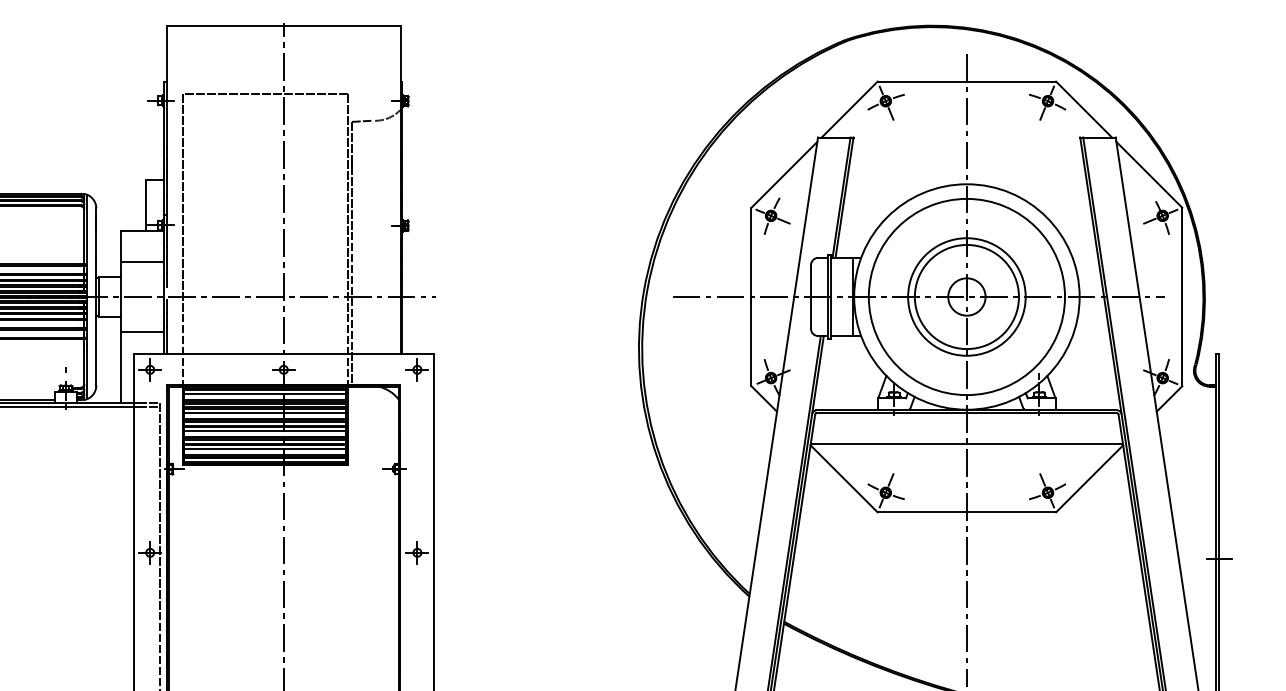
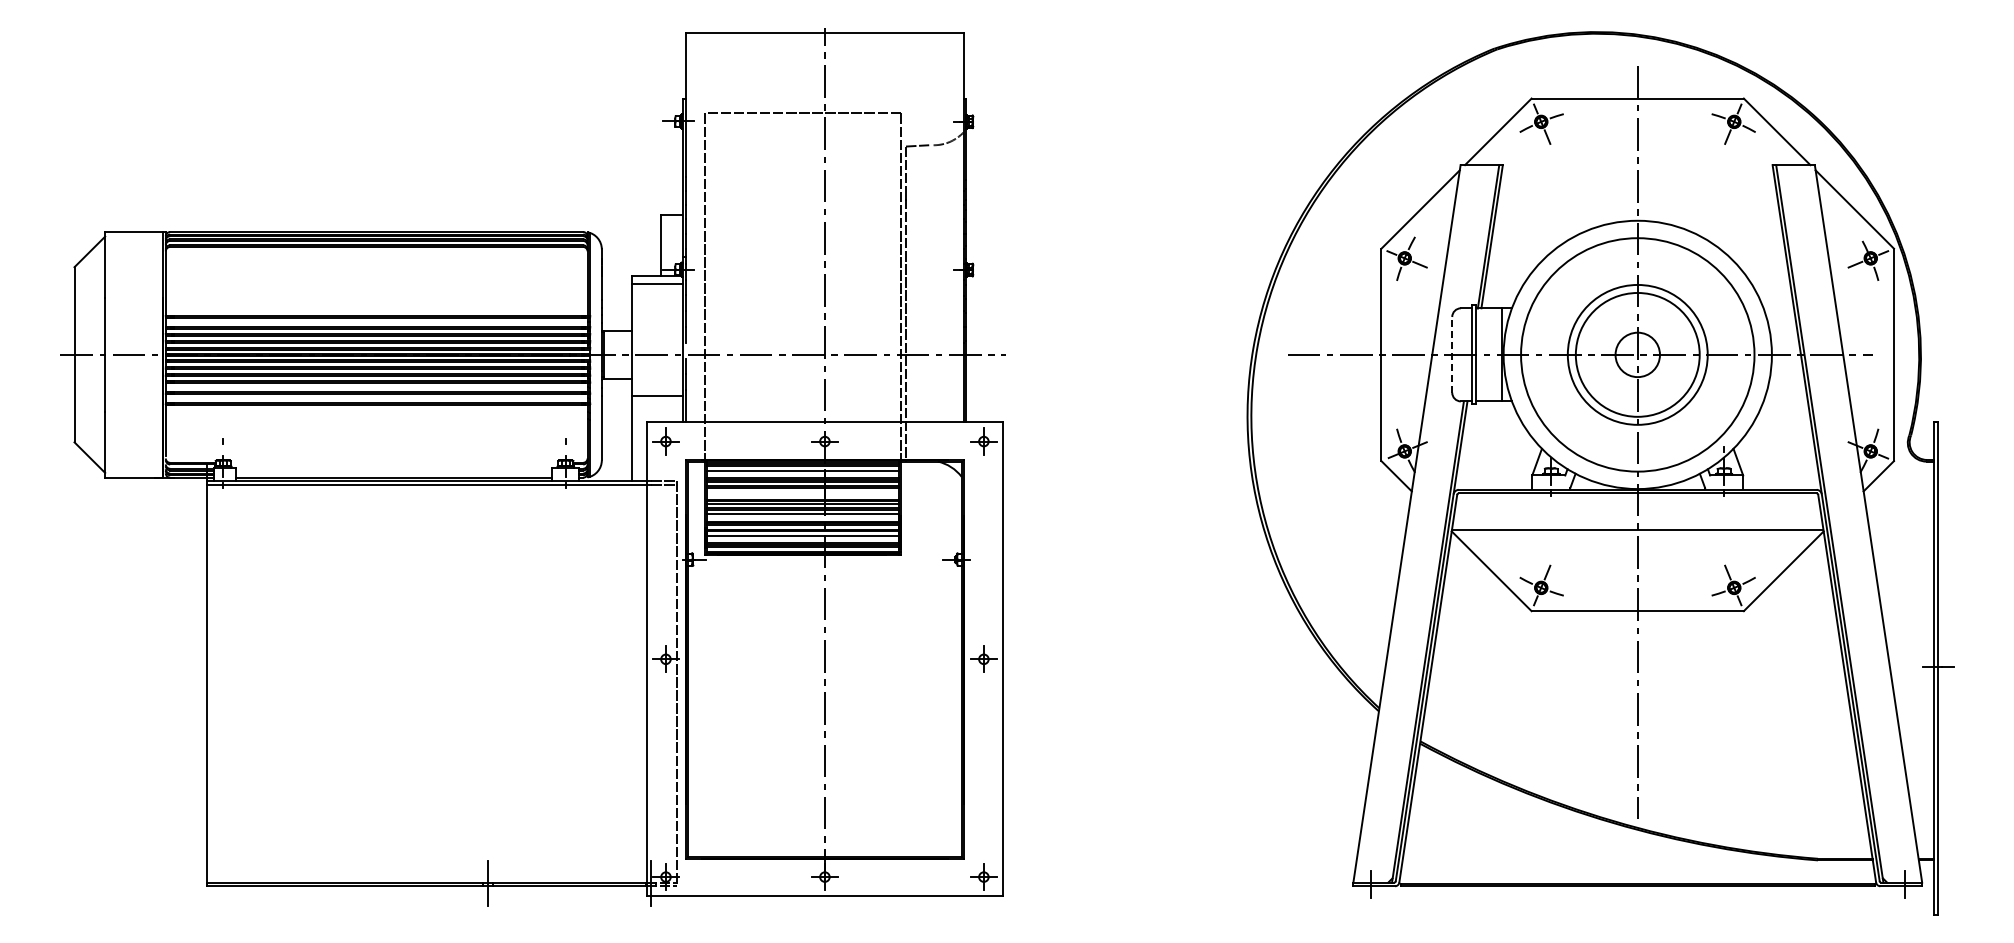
line: (142, 262) -> (656, 283), moved
line: (811, 296) -> (1452, 354), solid -> dashed
line: (264, 412) -> (802, 492), removed

